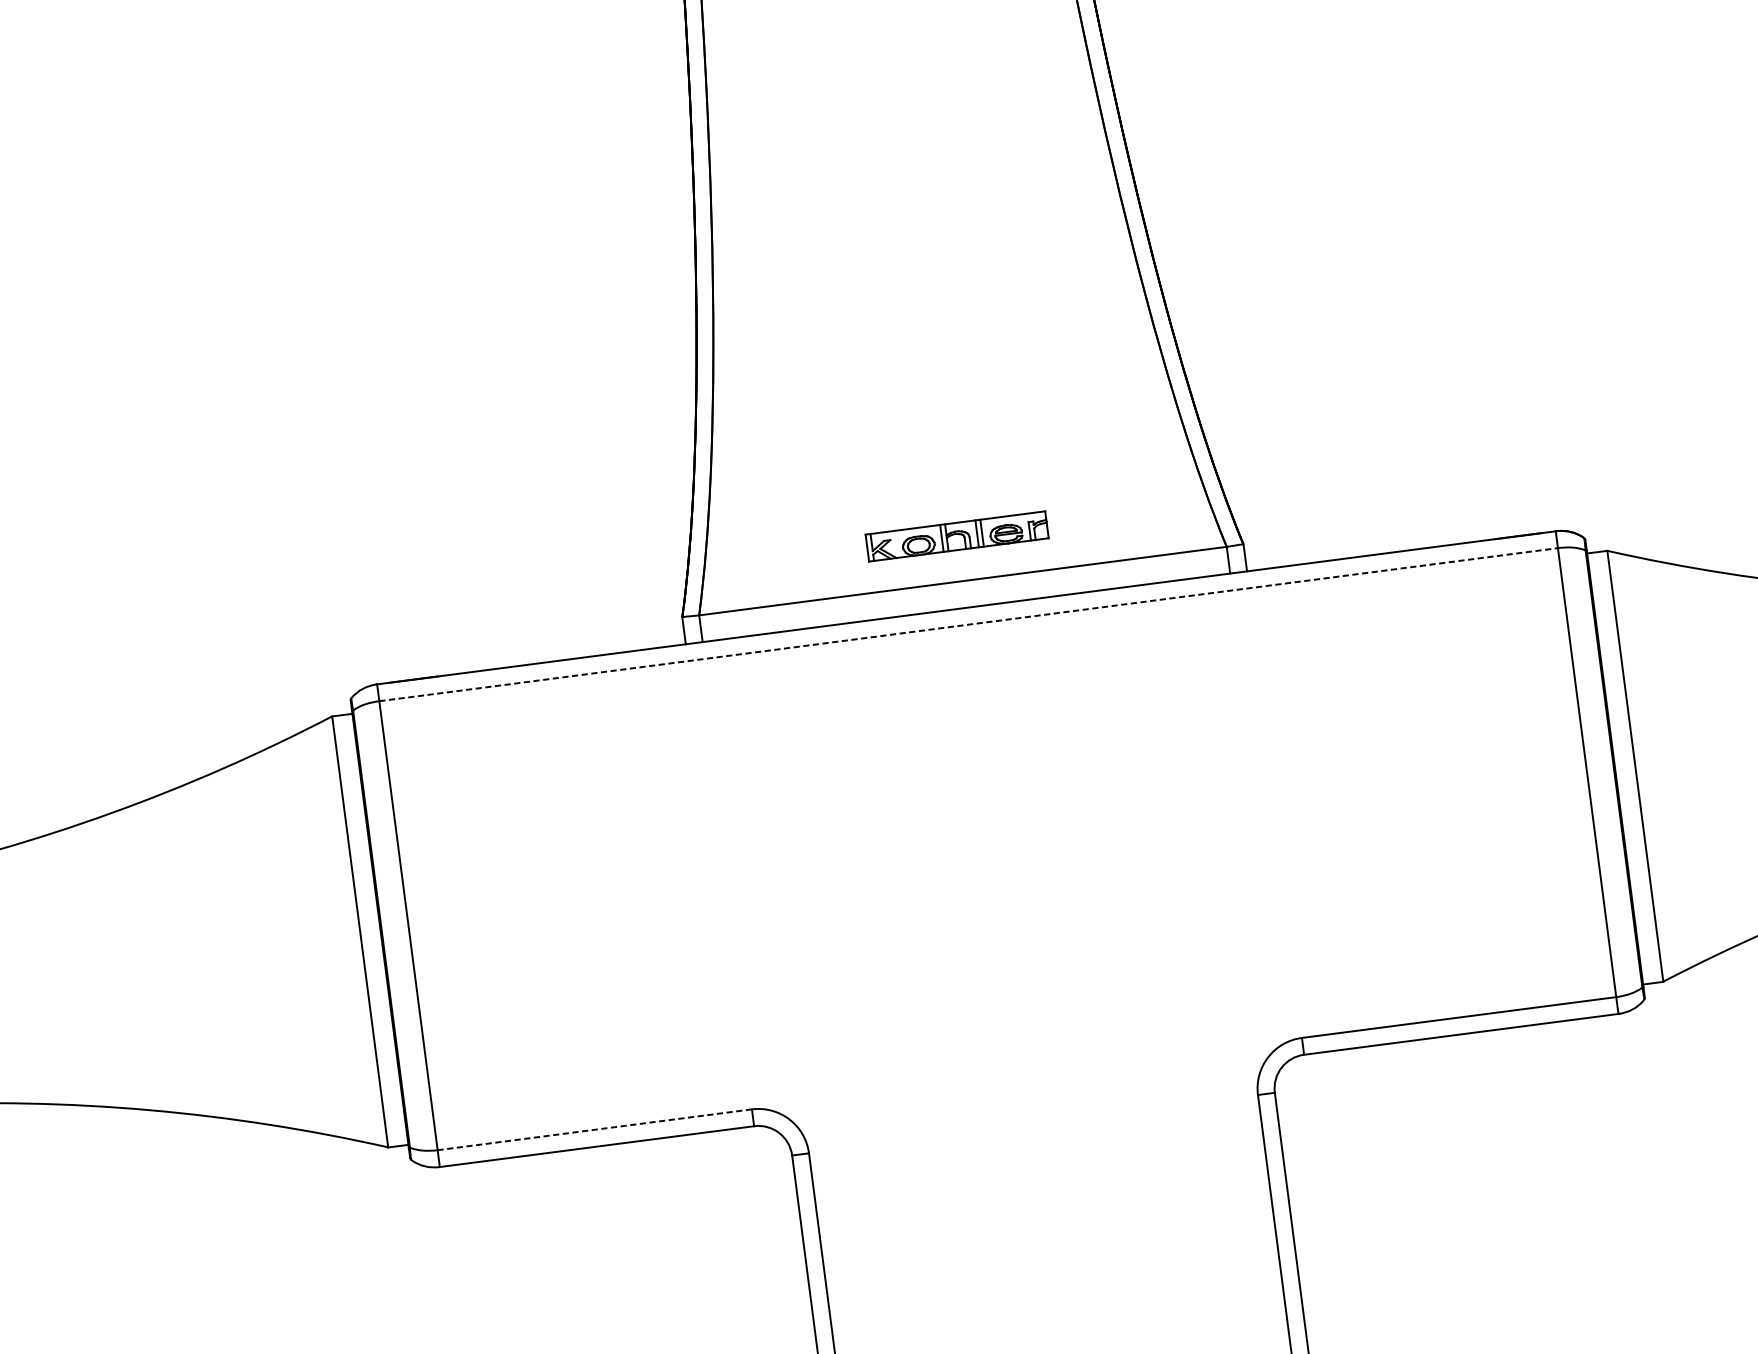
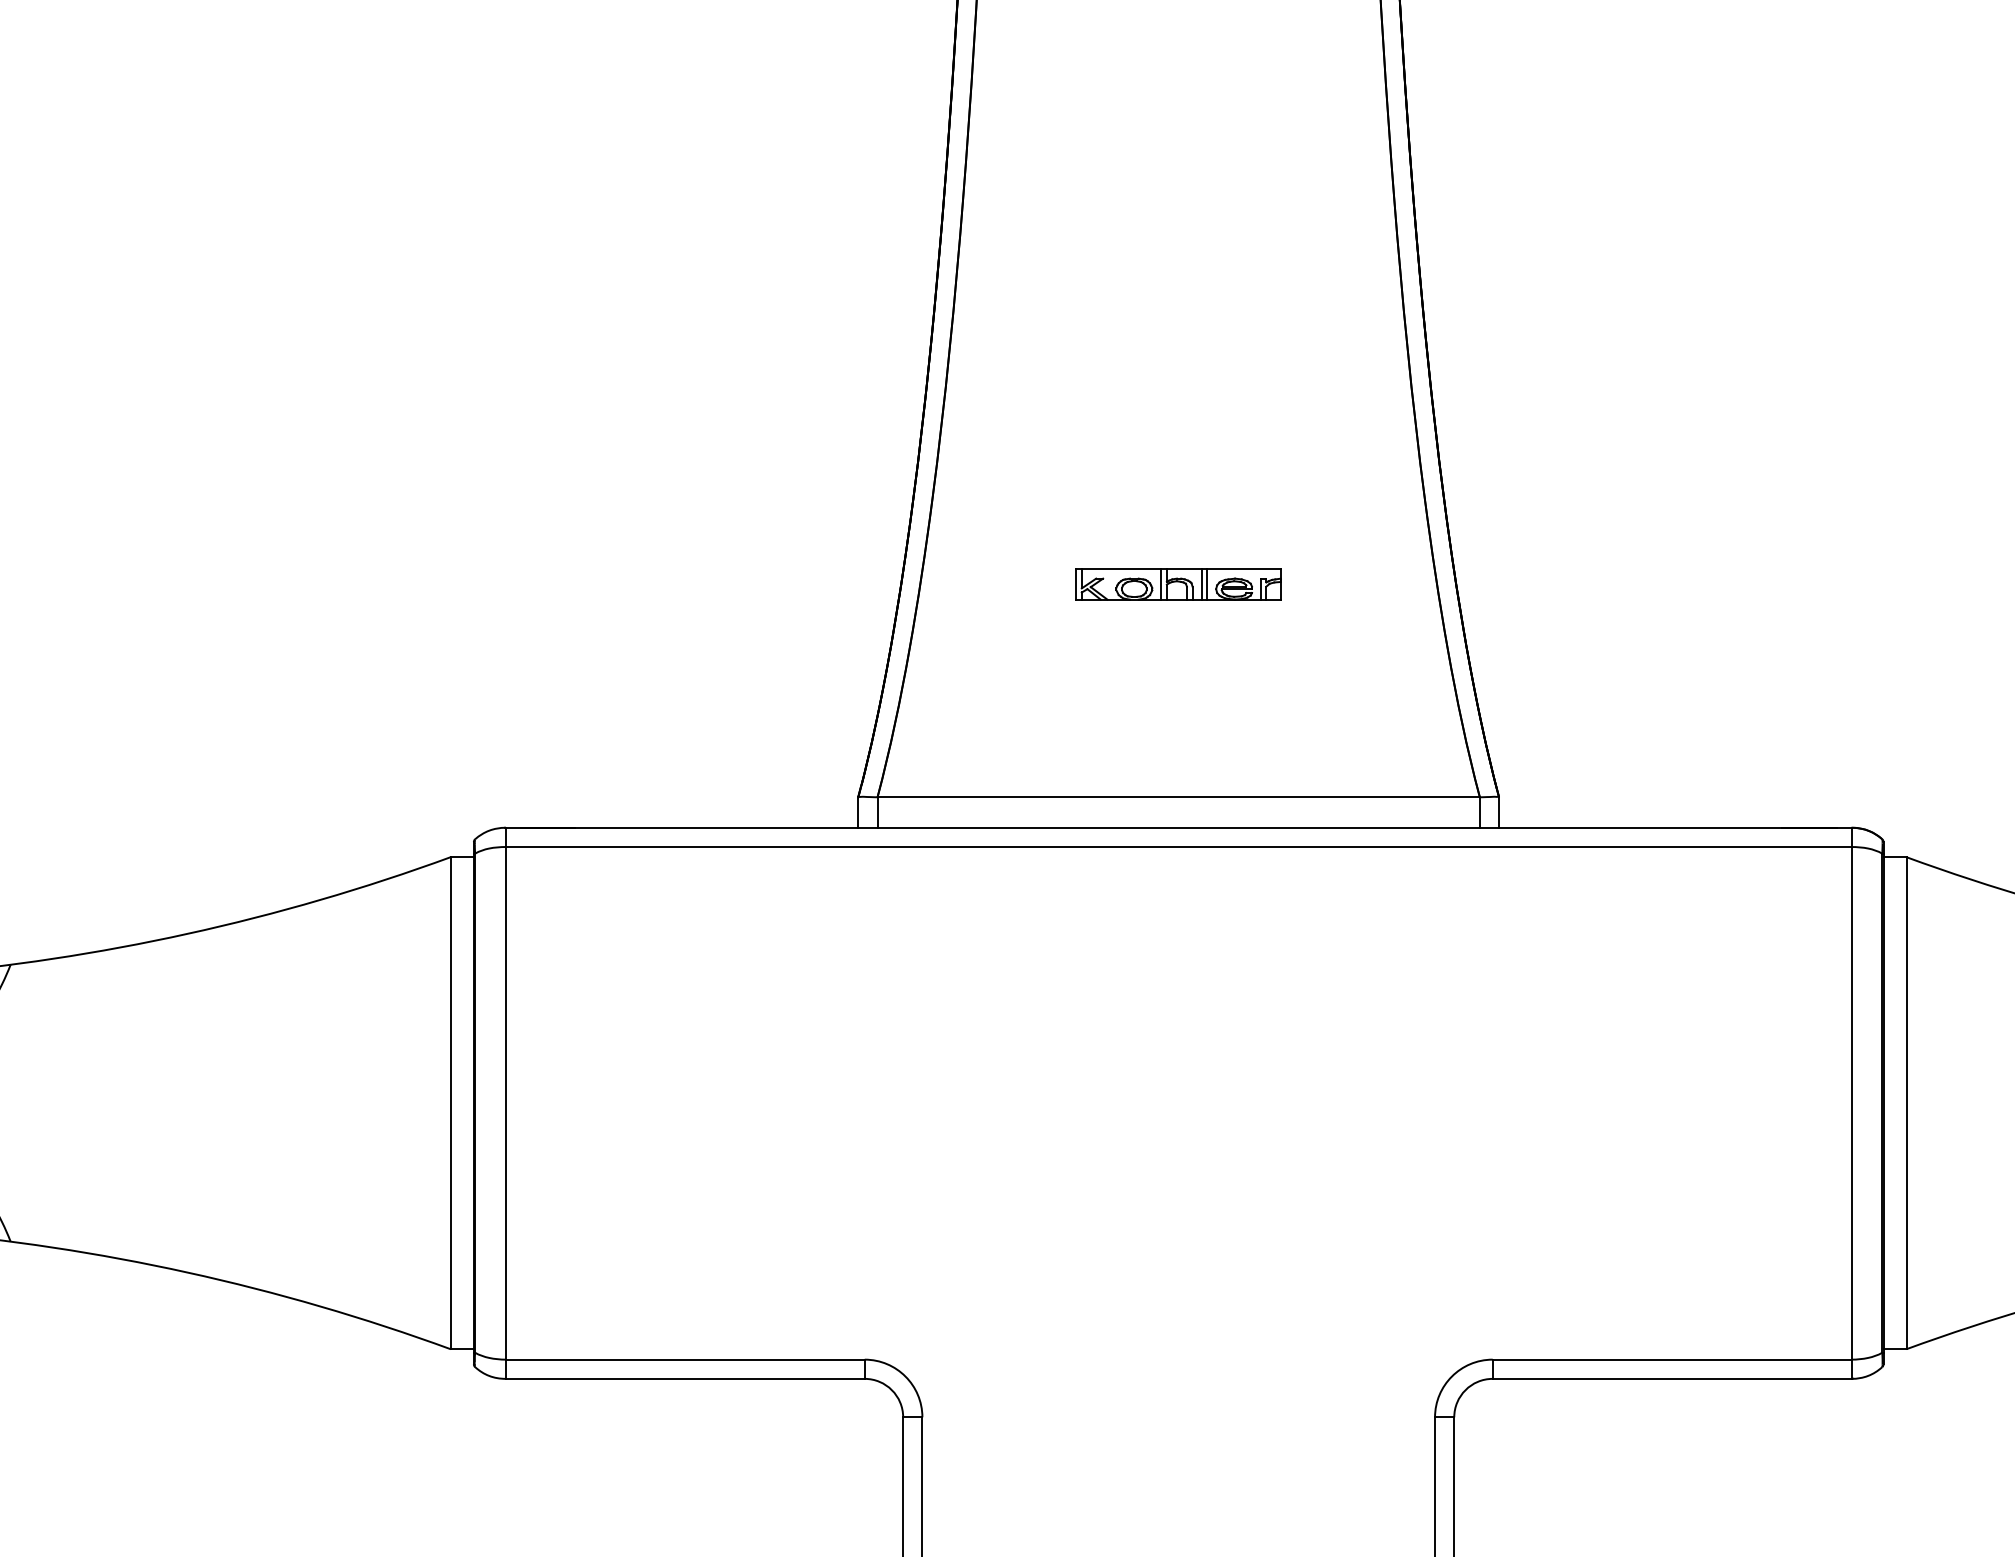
part: (957, 536) -> (1178, 584), moved
line: (968, 625) -> (1178, 847), dashed -> solid
line: (594, 1129) -> (684, 1359), dashed -> solid

